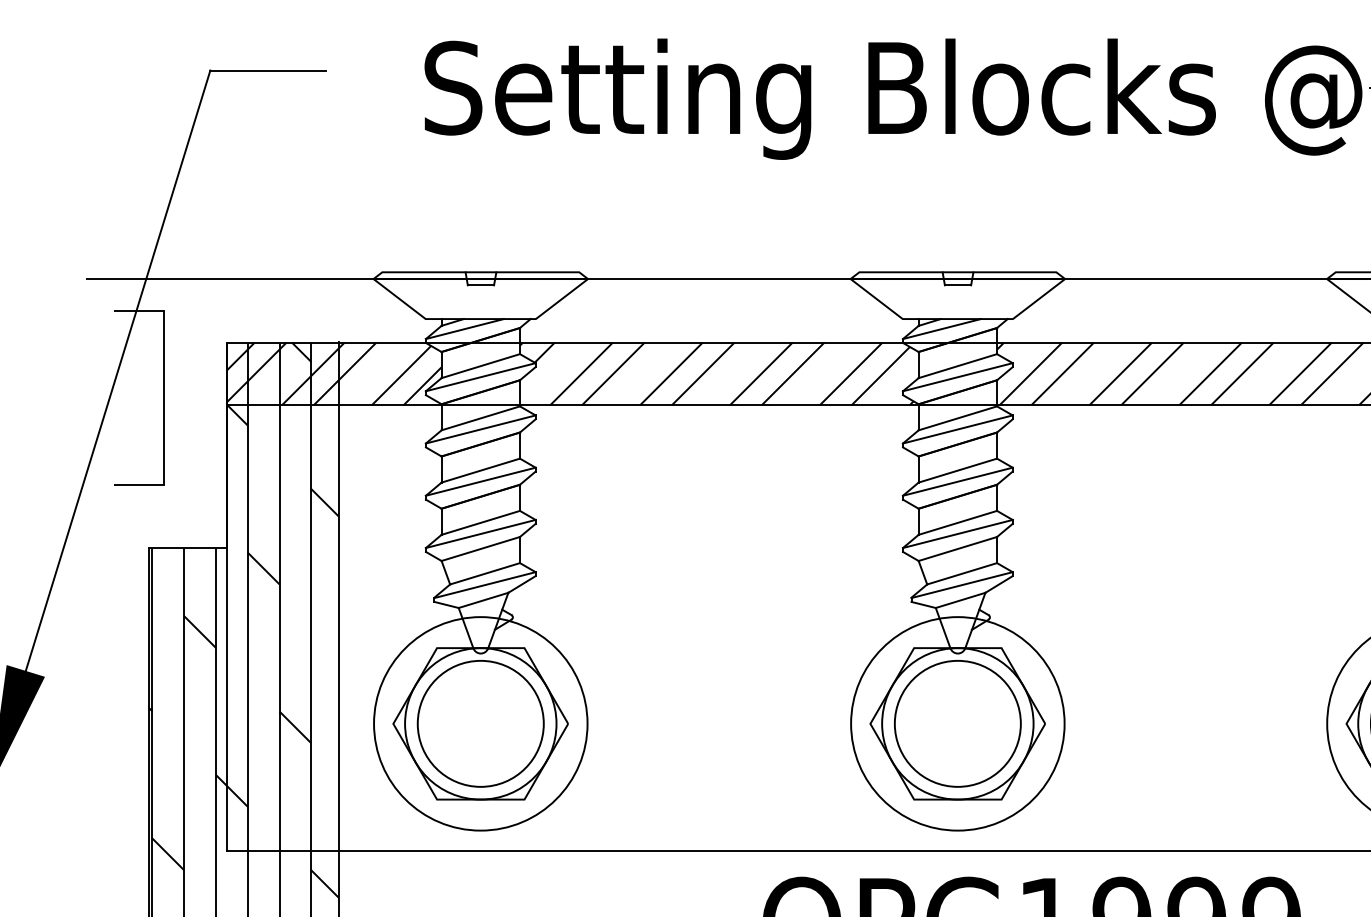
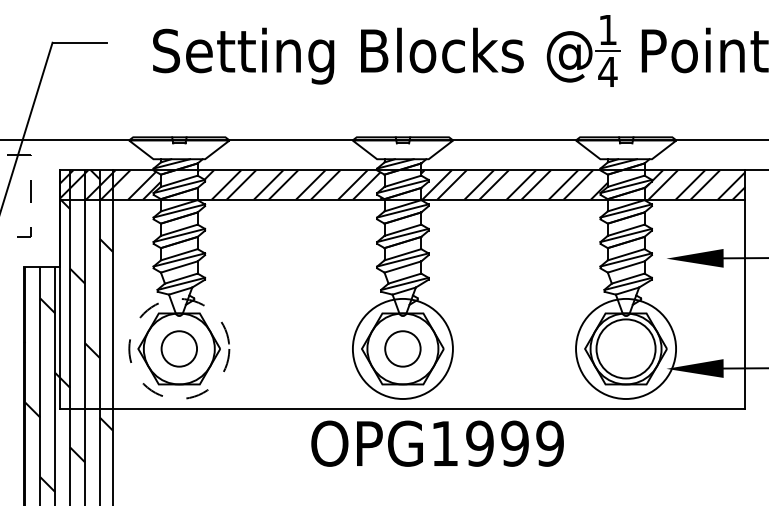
line: (163, 398) -> (30, 196), solid -> dashed
circle: (479, 722) -> (178, 348), size x0.6
circle: (481, 722) -> (179, 348), solid -> dashed
circle: (956, 722) -> (402, 348), size x0.6

